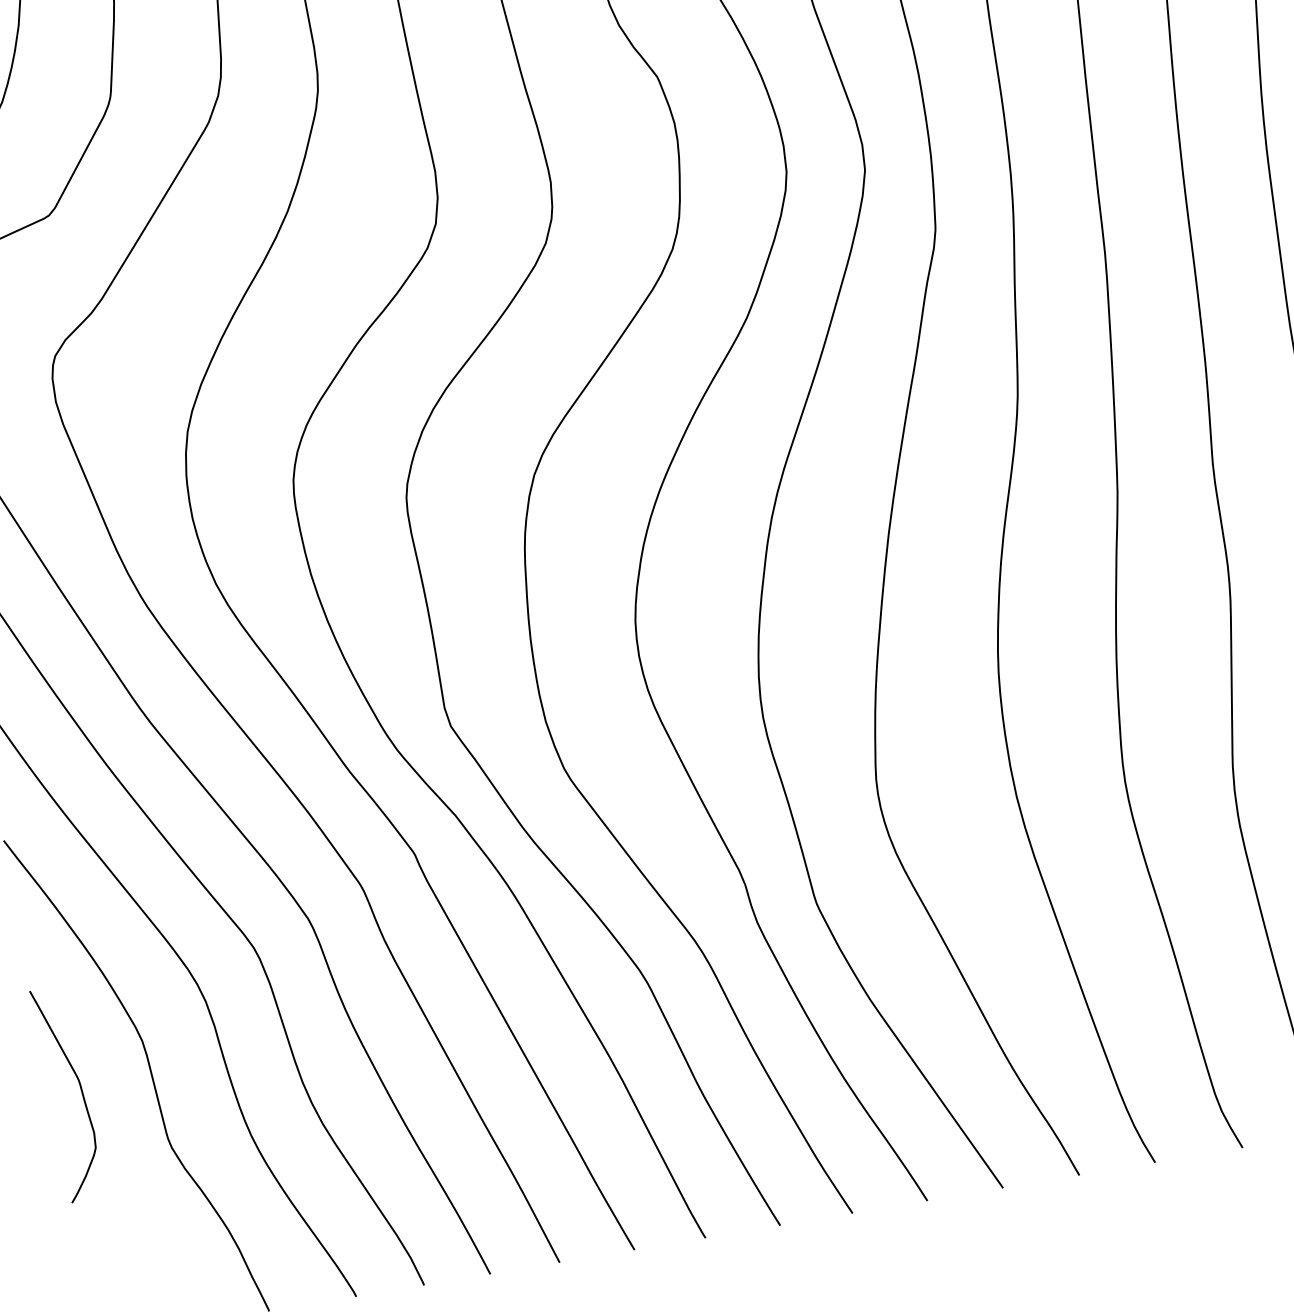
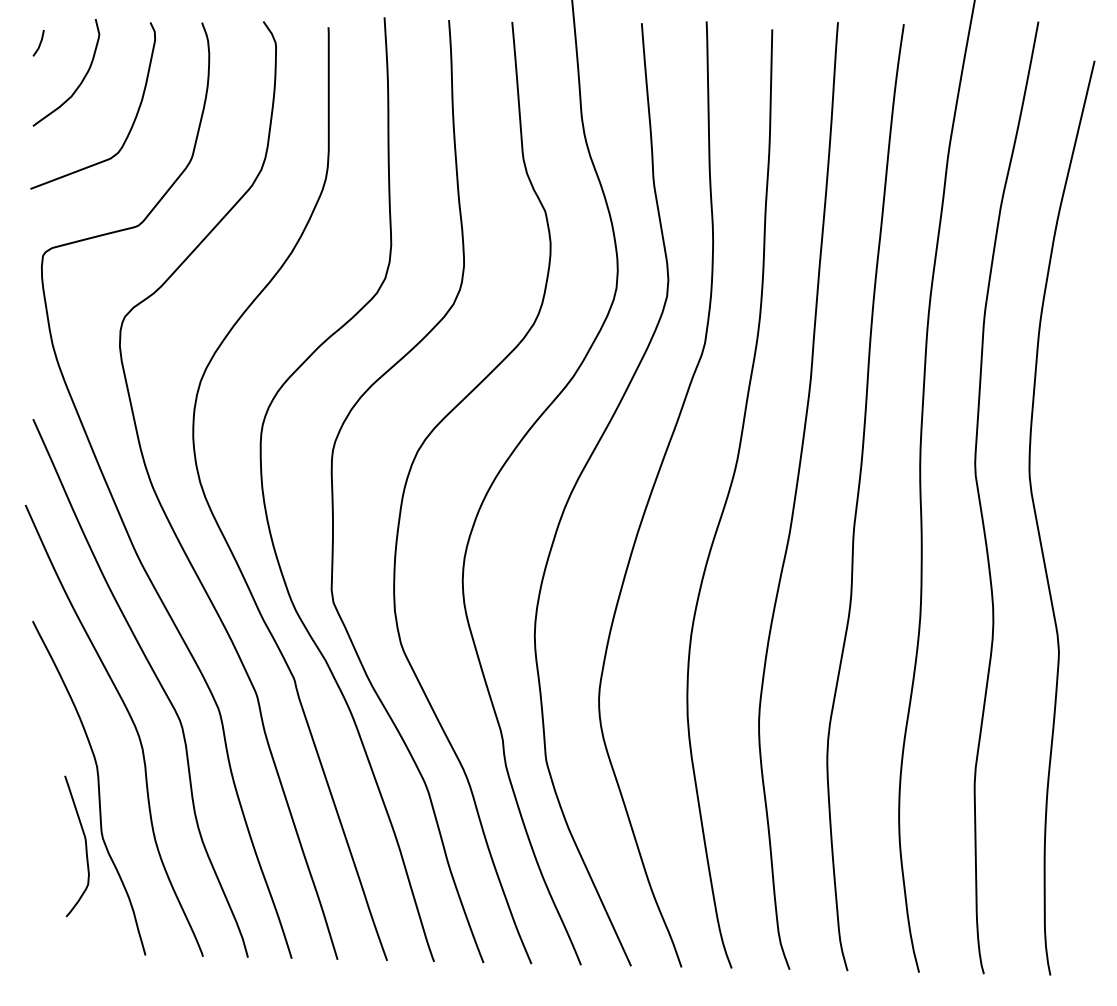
curve: (80, 1091) -> (85, 846), moved

